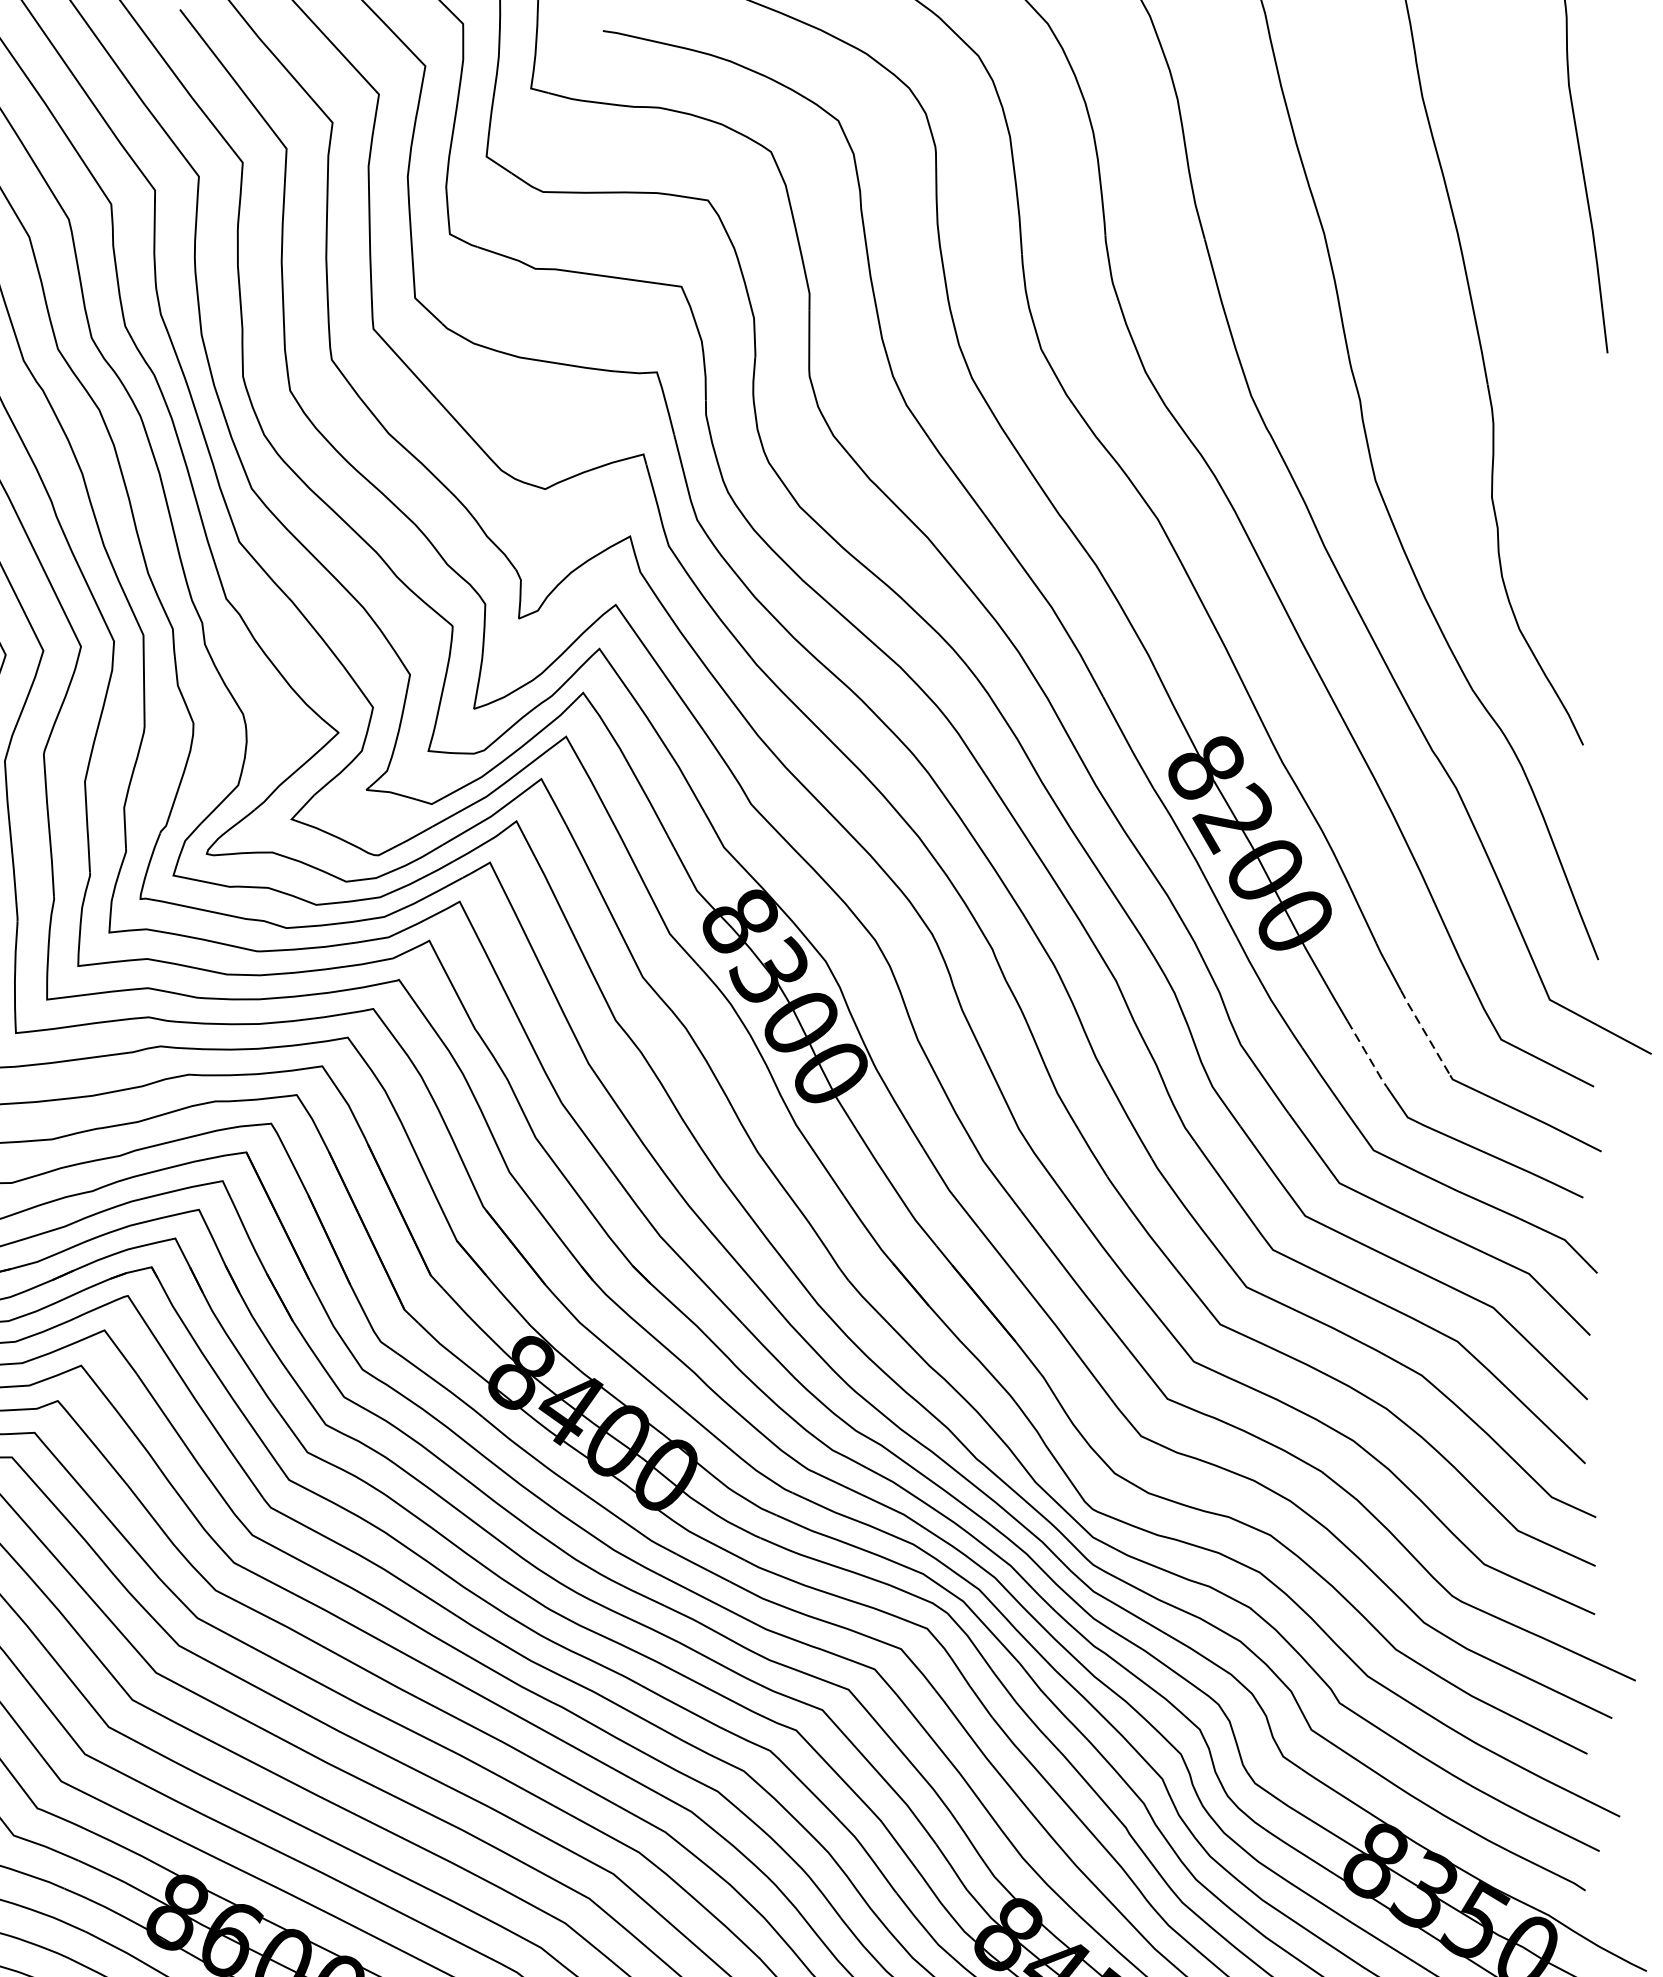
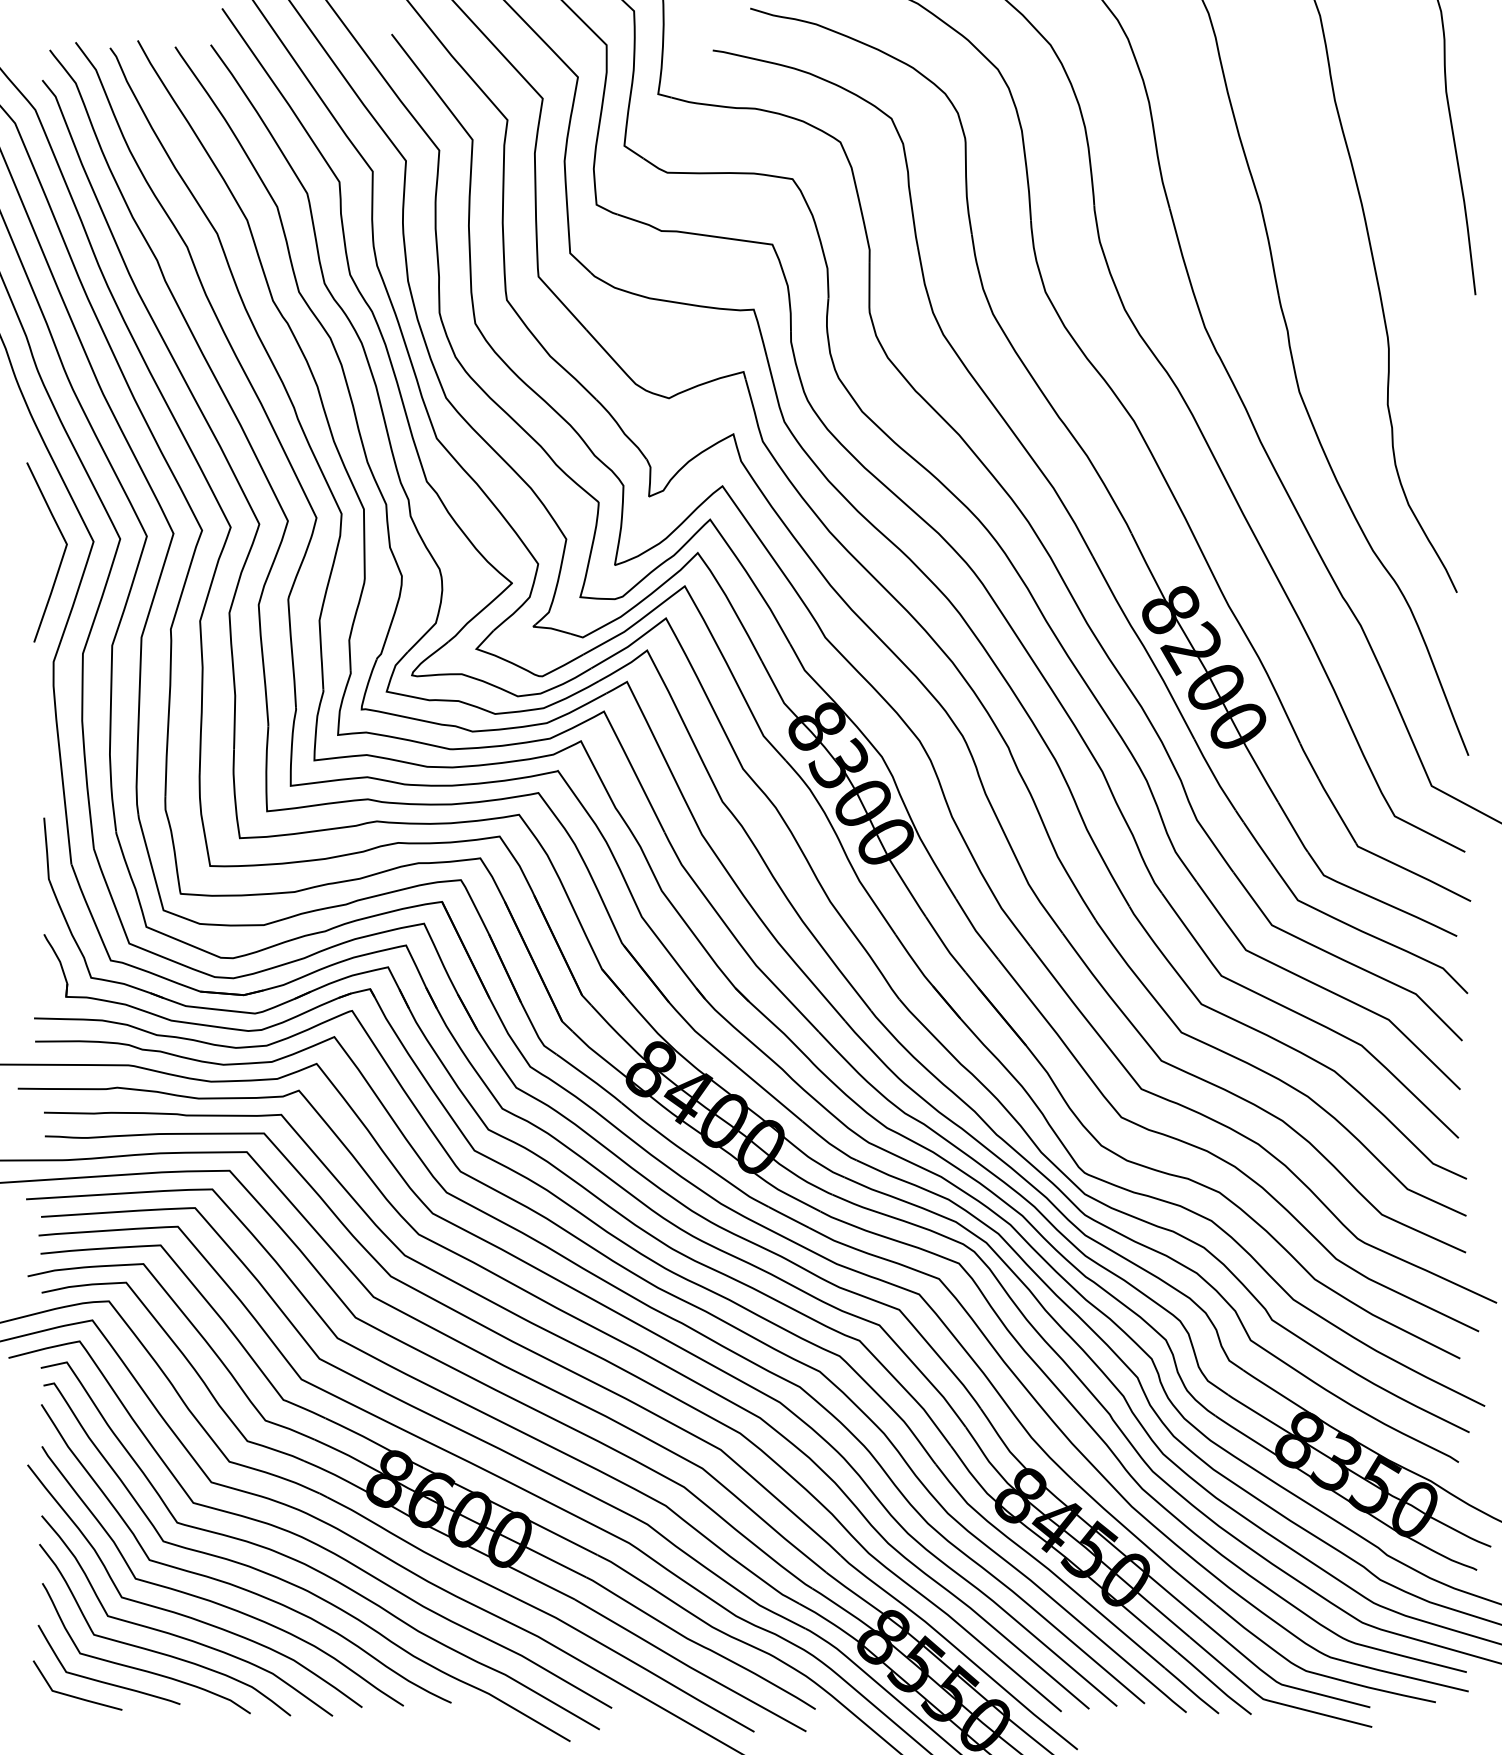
line: (1424, 1032) -> (1336, 810), dashed -> solid
line: (1367, 1055) -> (1293, 828), dashed -> solid

